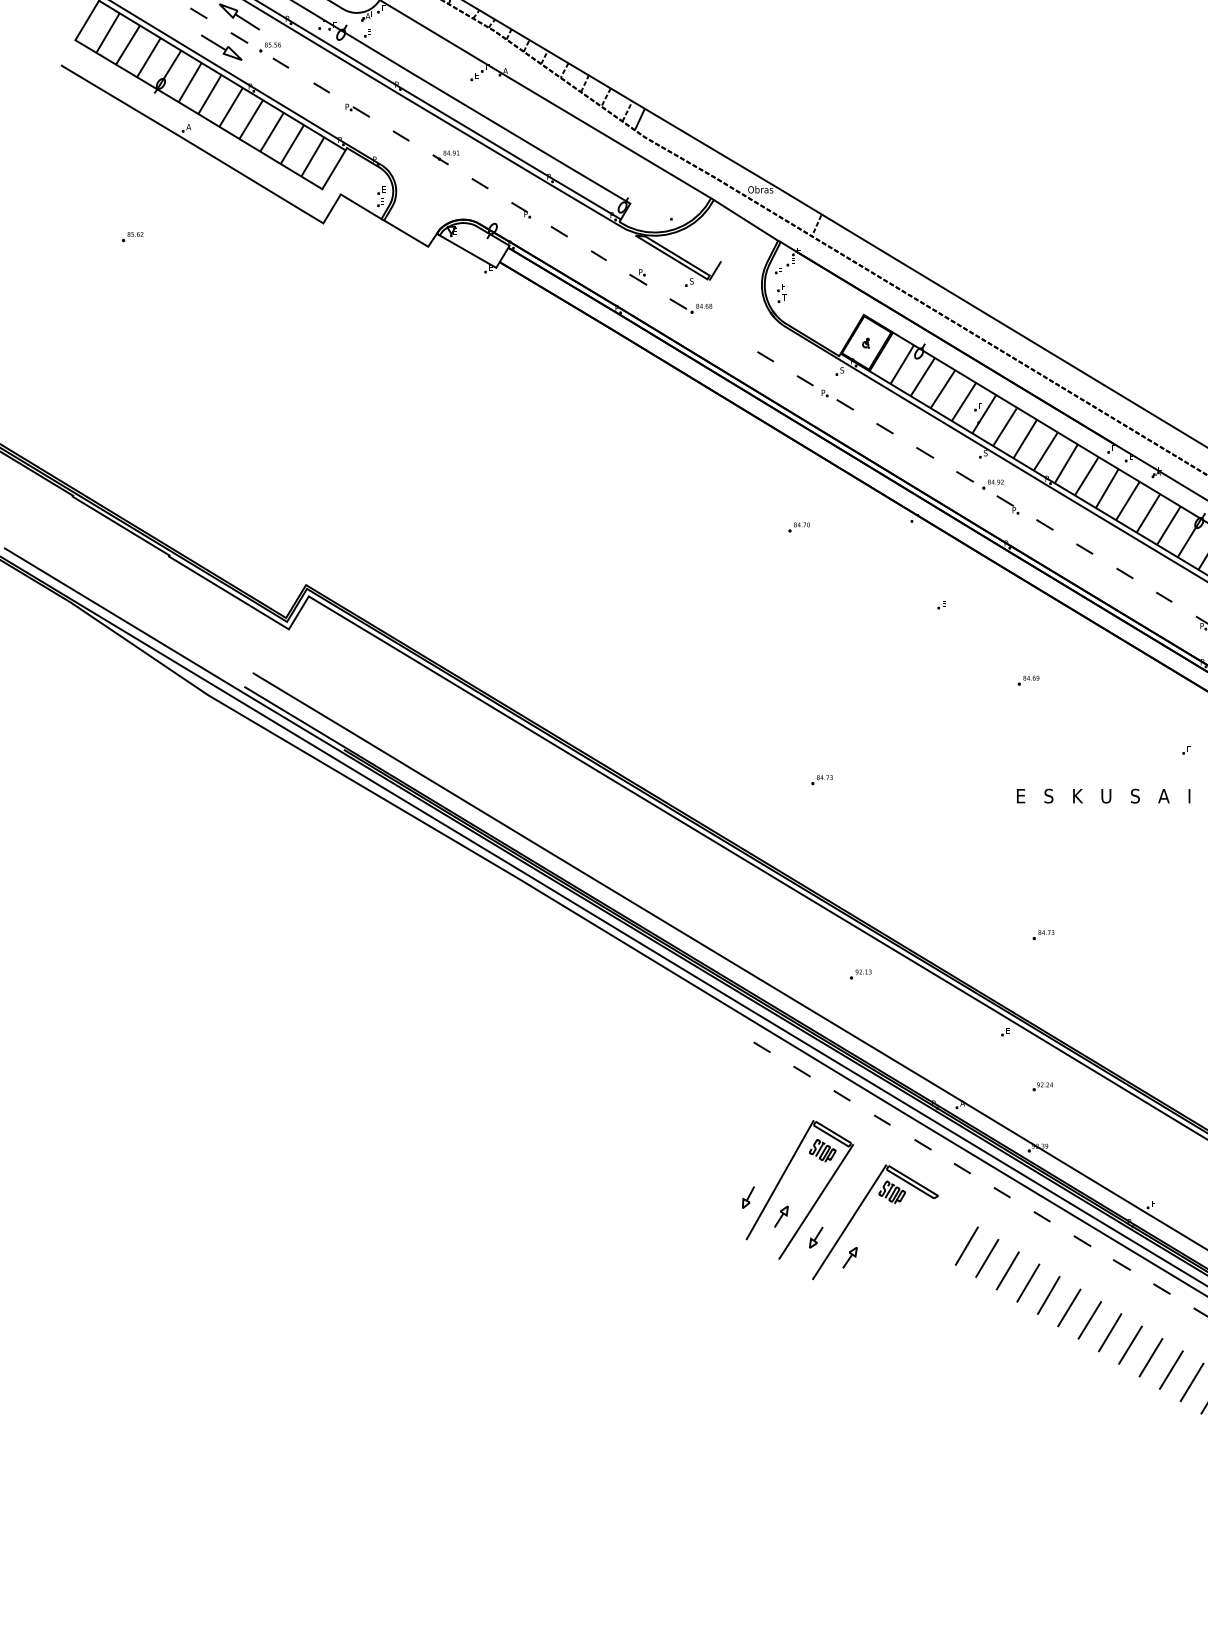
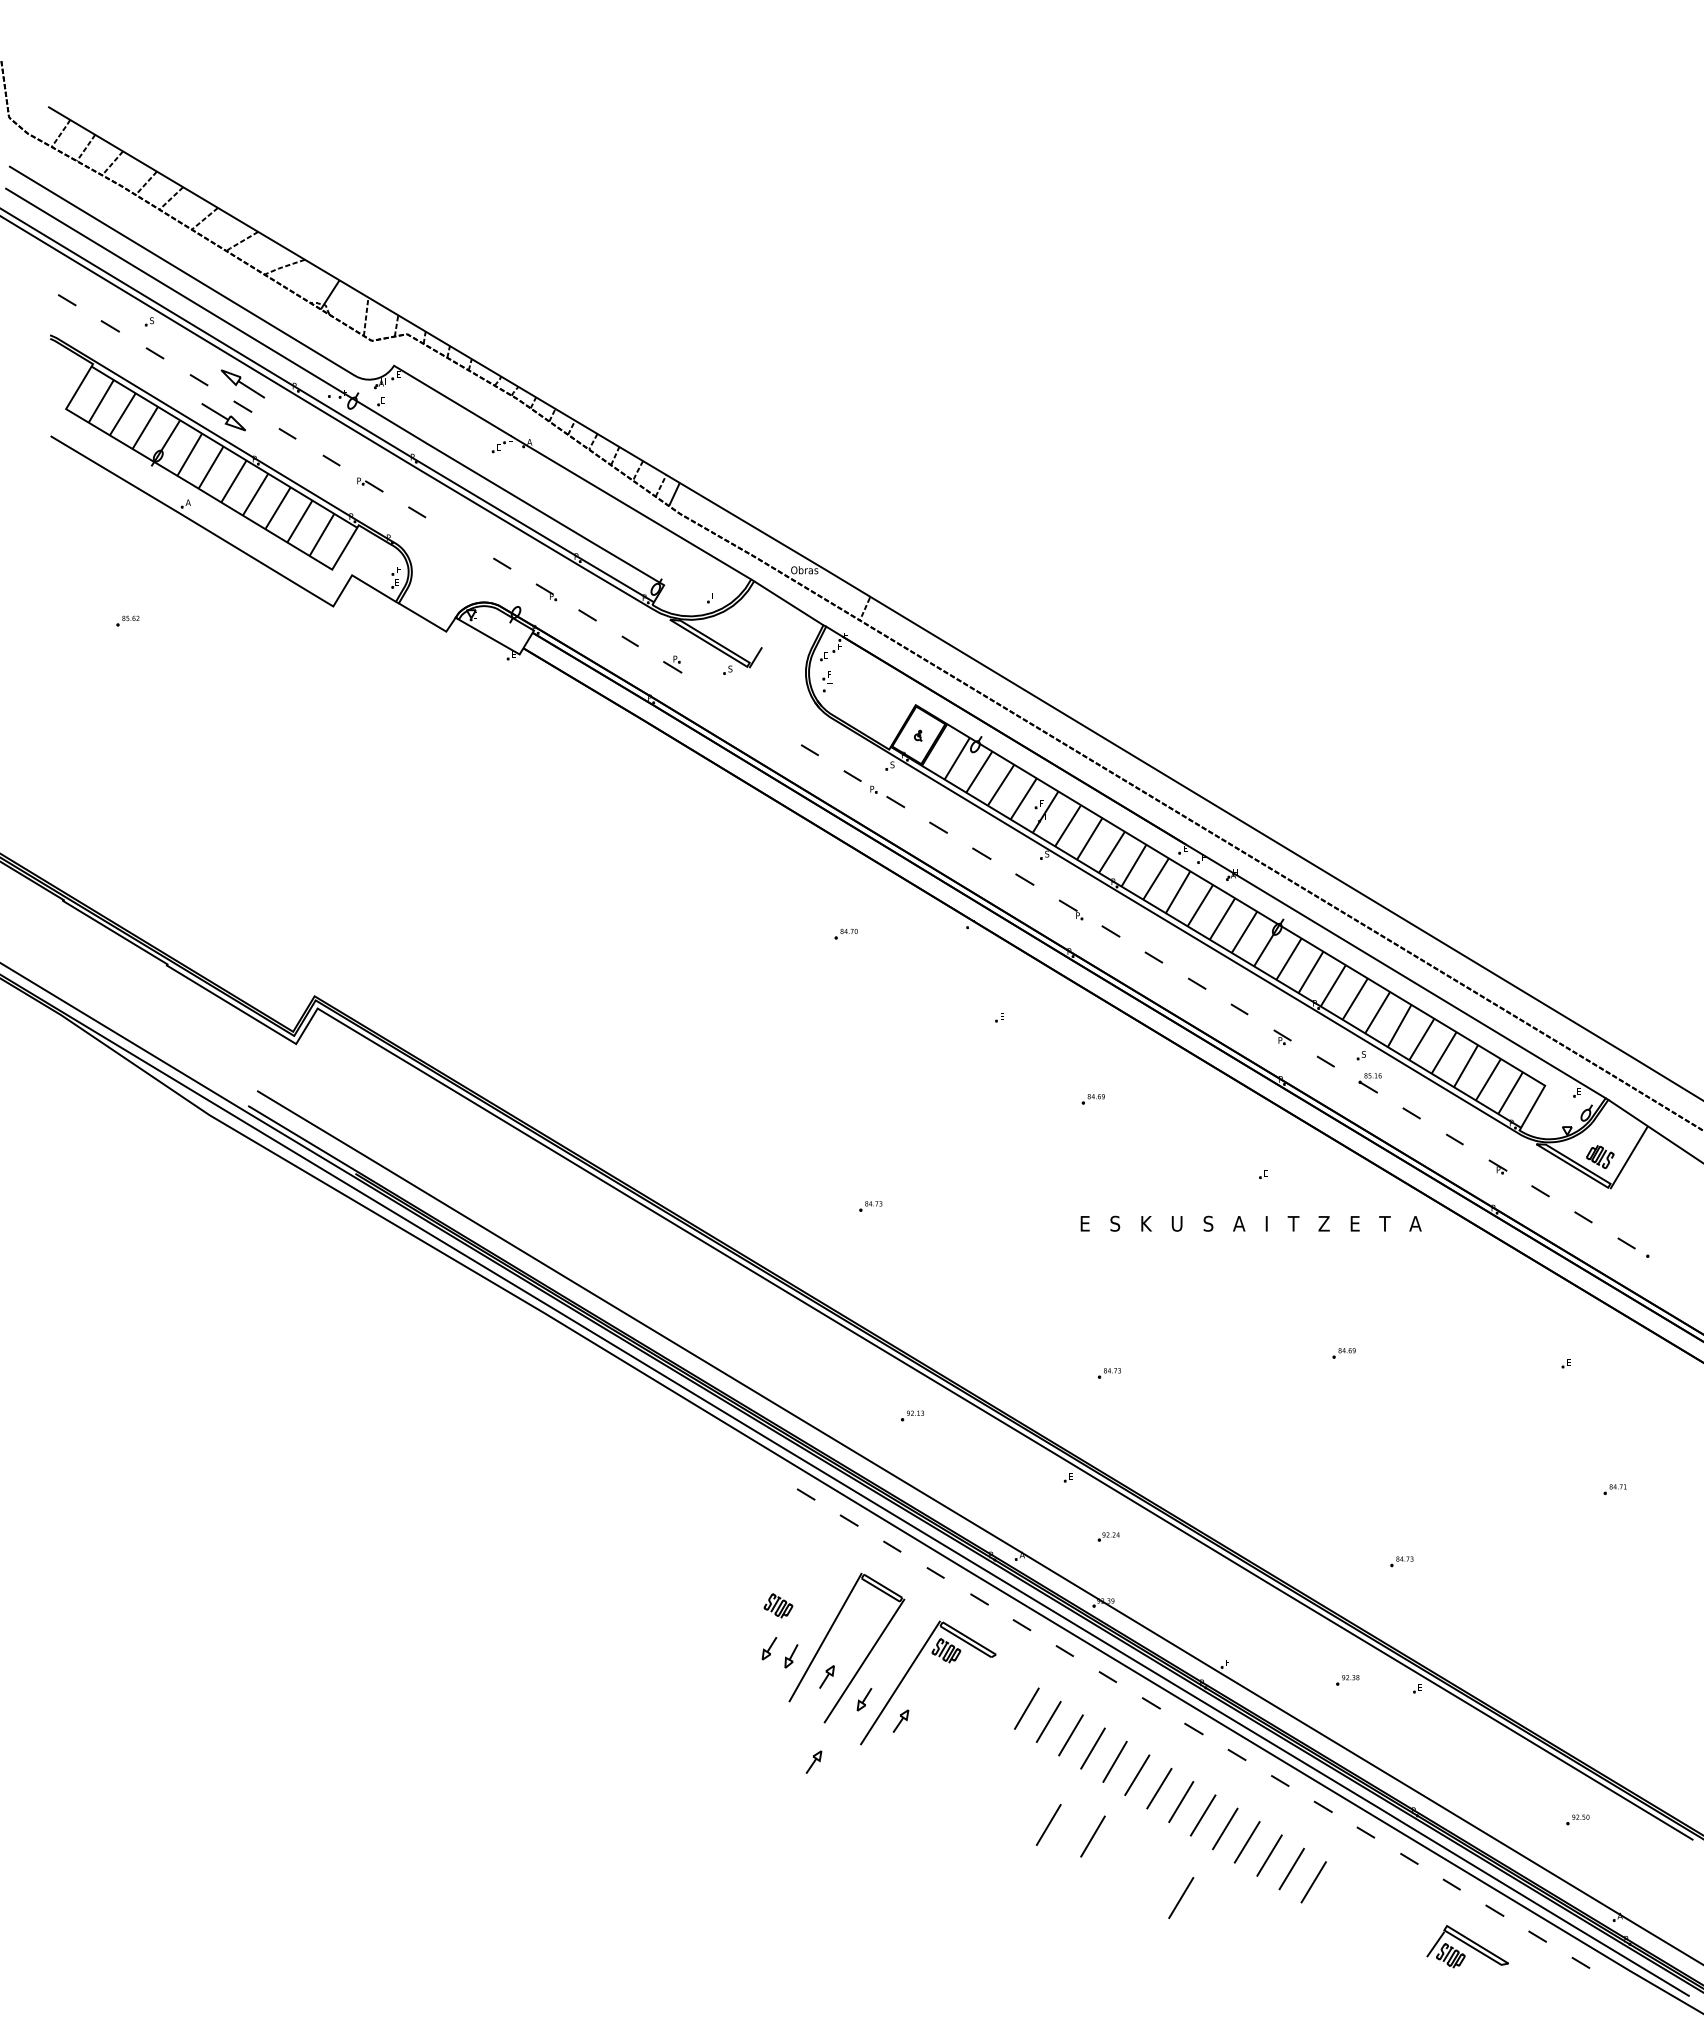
part: (269, 47) -> (275, 416), removed
part: (446, 157) -> (465, 535), removed
part: (690, 305) -> (729, 695), removed
part: (992, 484) -> (1054, 887), removed
part: (822, 1150) -> (778, 1605), moved
part: (728, 1190) -> (769, 1648), added
part: (768, 1295) -> (813, 1761), added
line: (986, 1353) -> (1048, 1824), added
line: (1027, 1364) -> (1092, 1836), added
line: (1110, 1421) -> (1181, 1897), added

